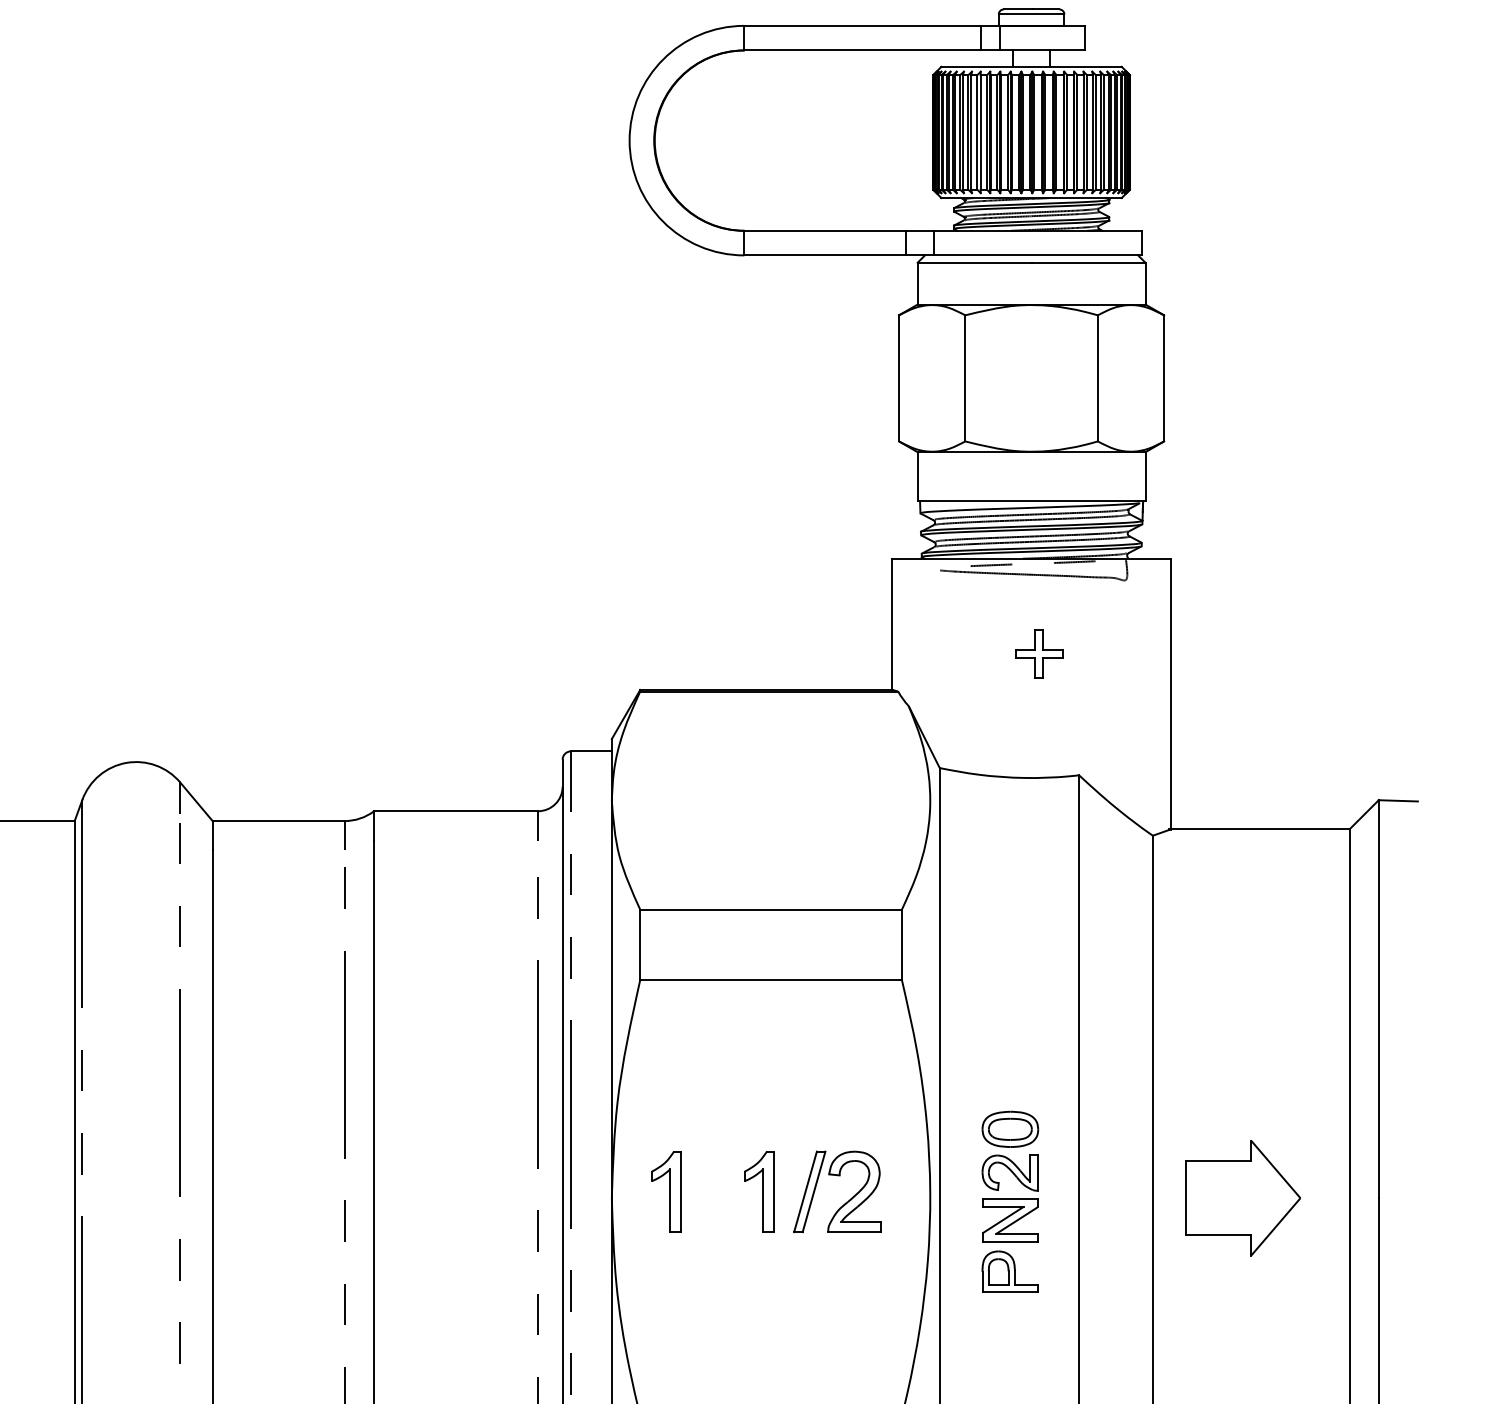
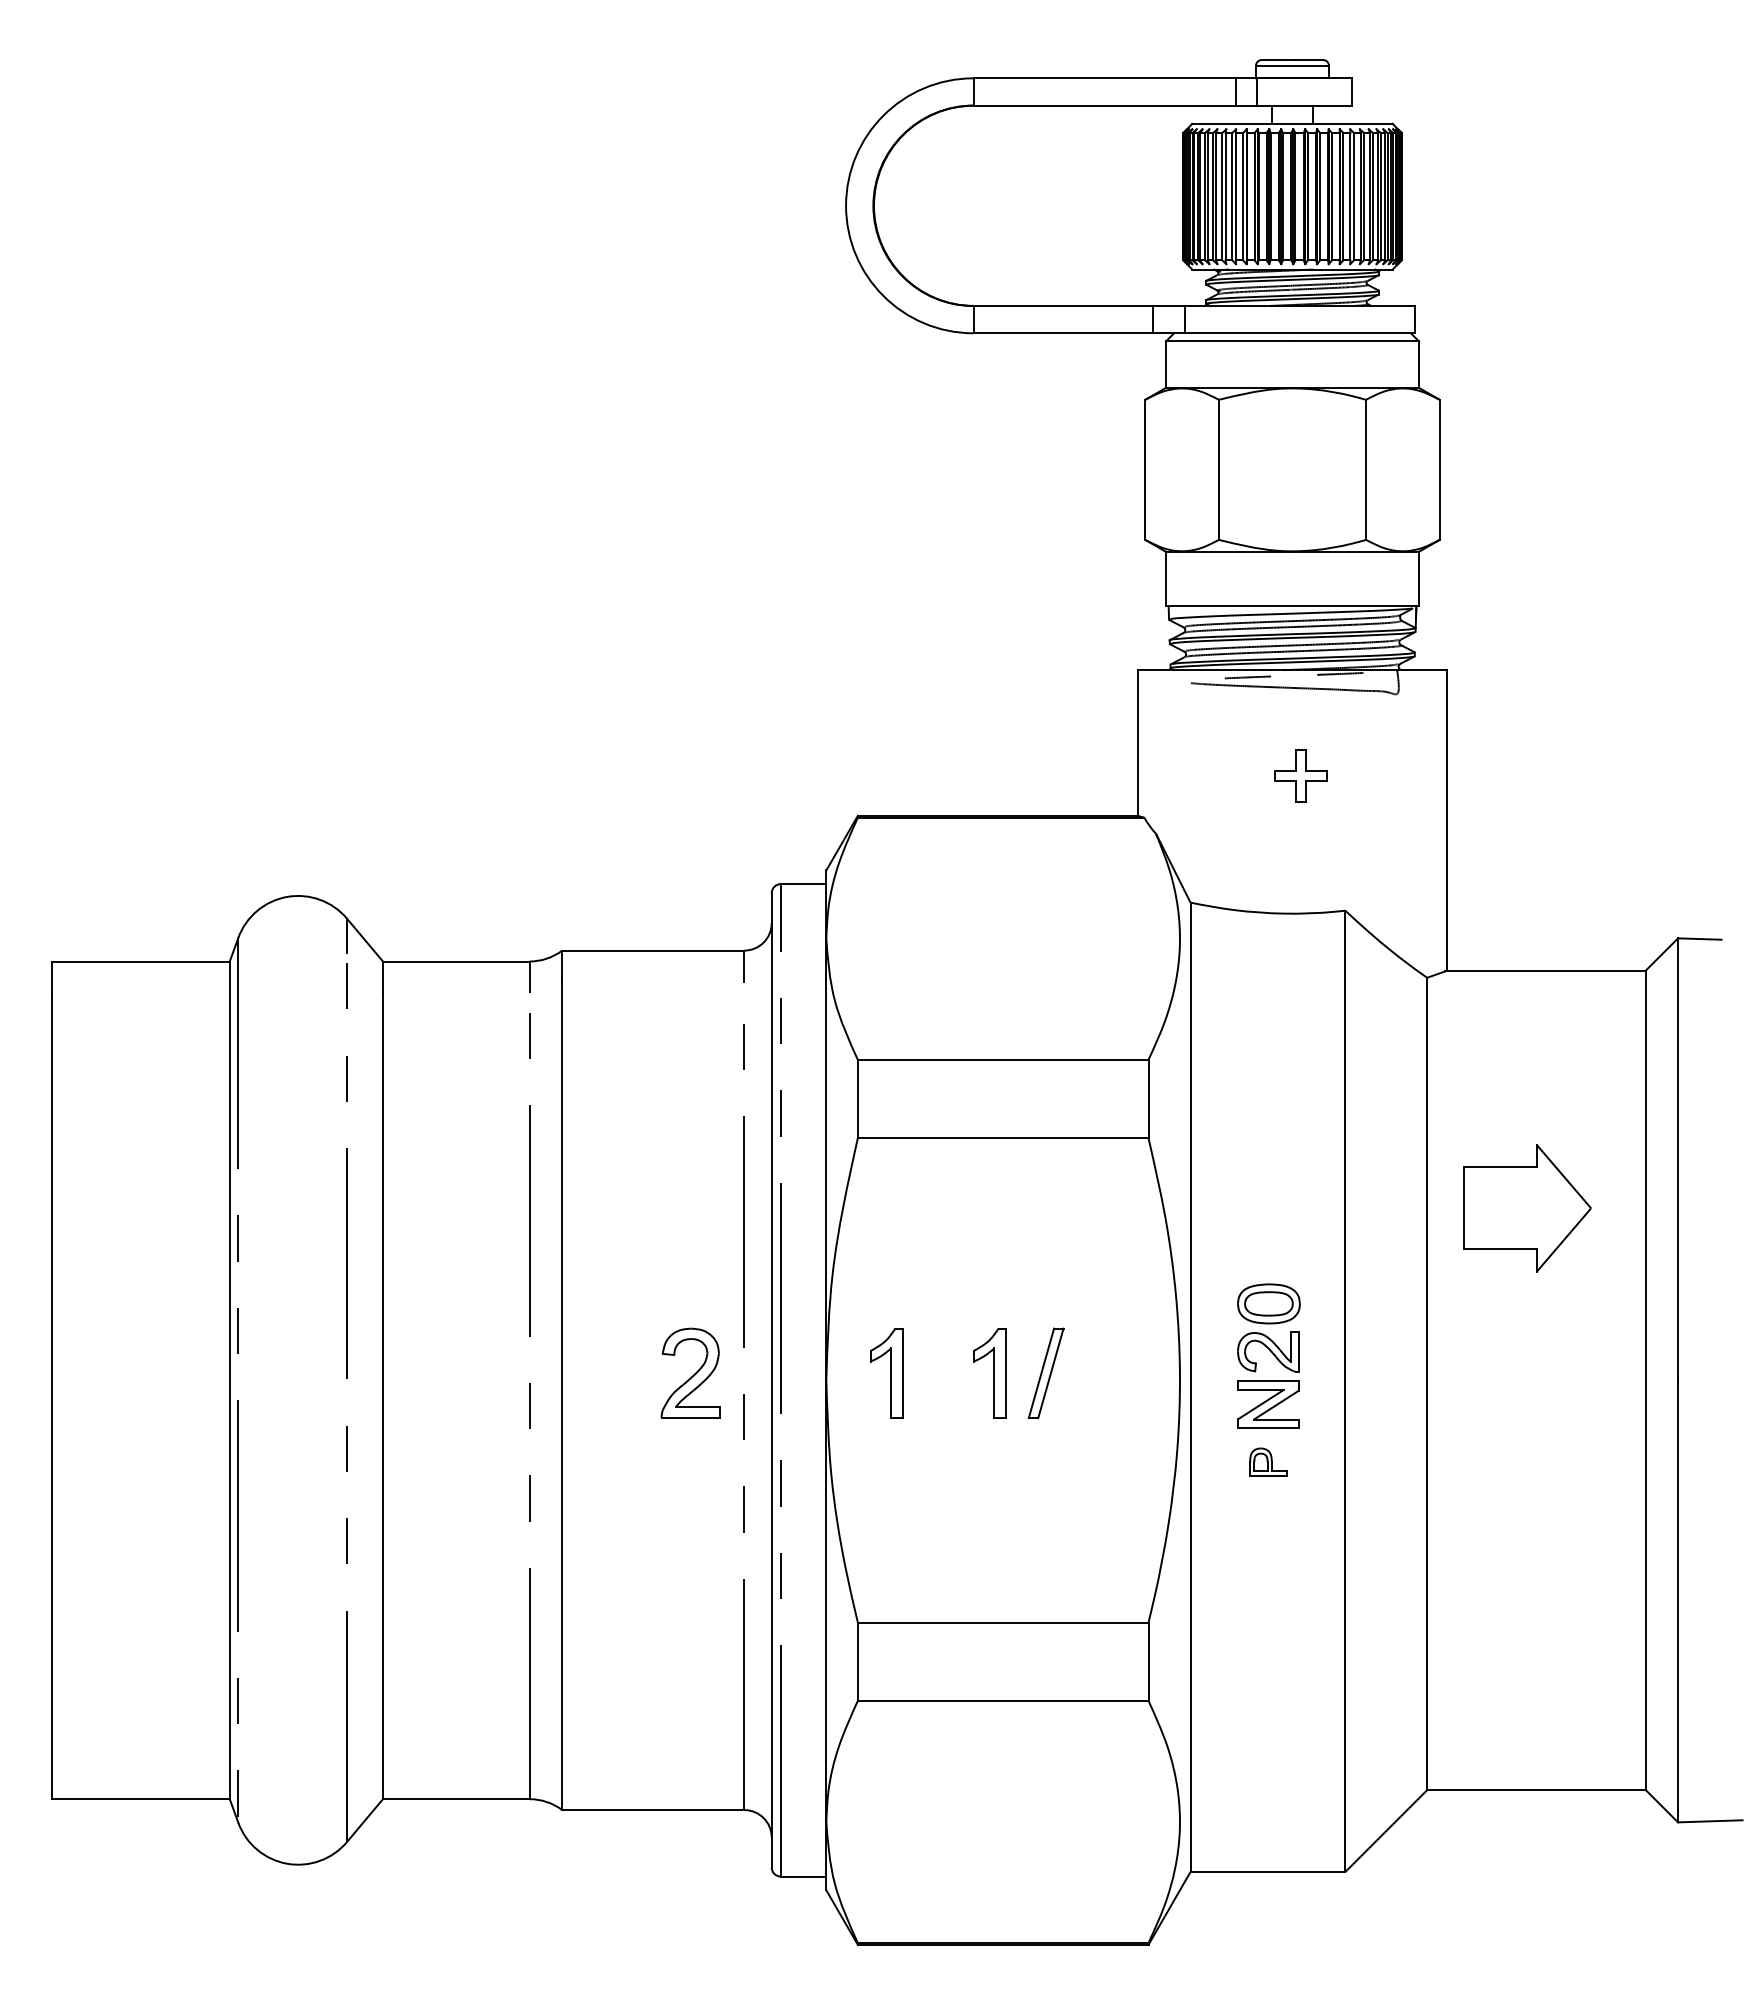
part: (854, 1191) -> (690, 1372), moved
part: (1243, 1198) -> (1527, 1208), moved
part: (1009, 1271) -> (1268, 1461), size x0.6

